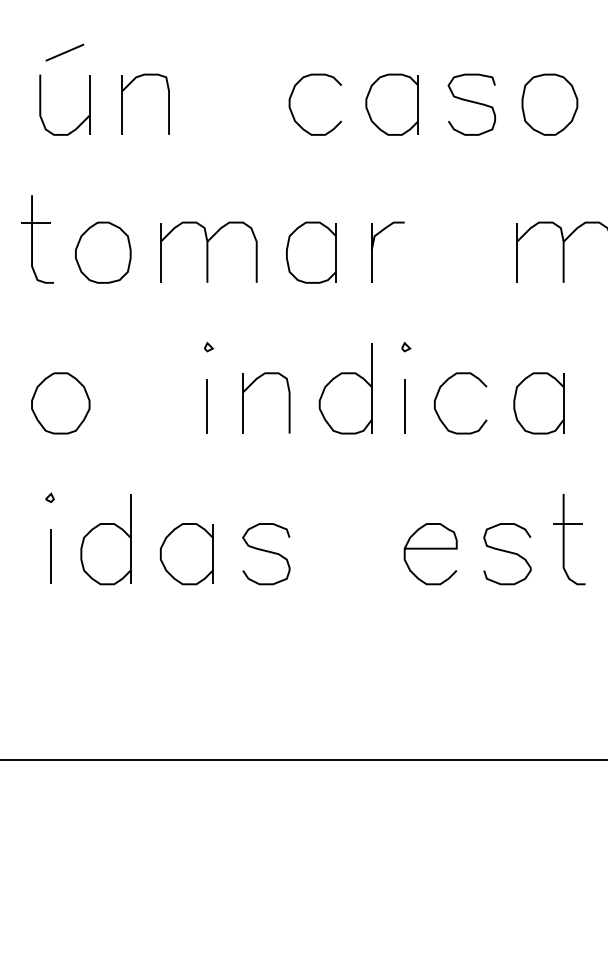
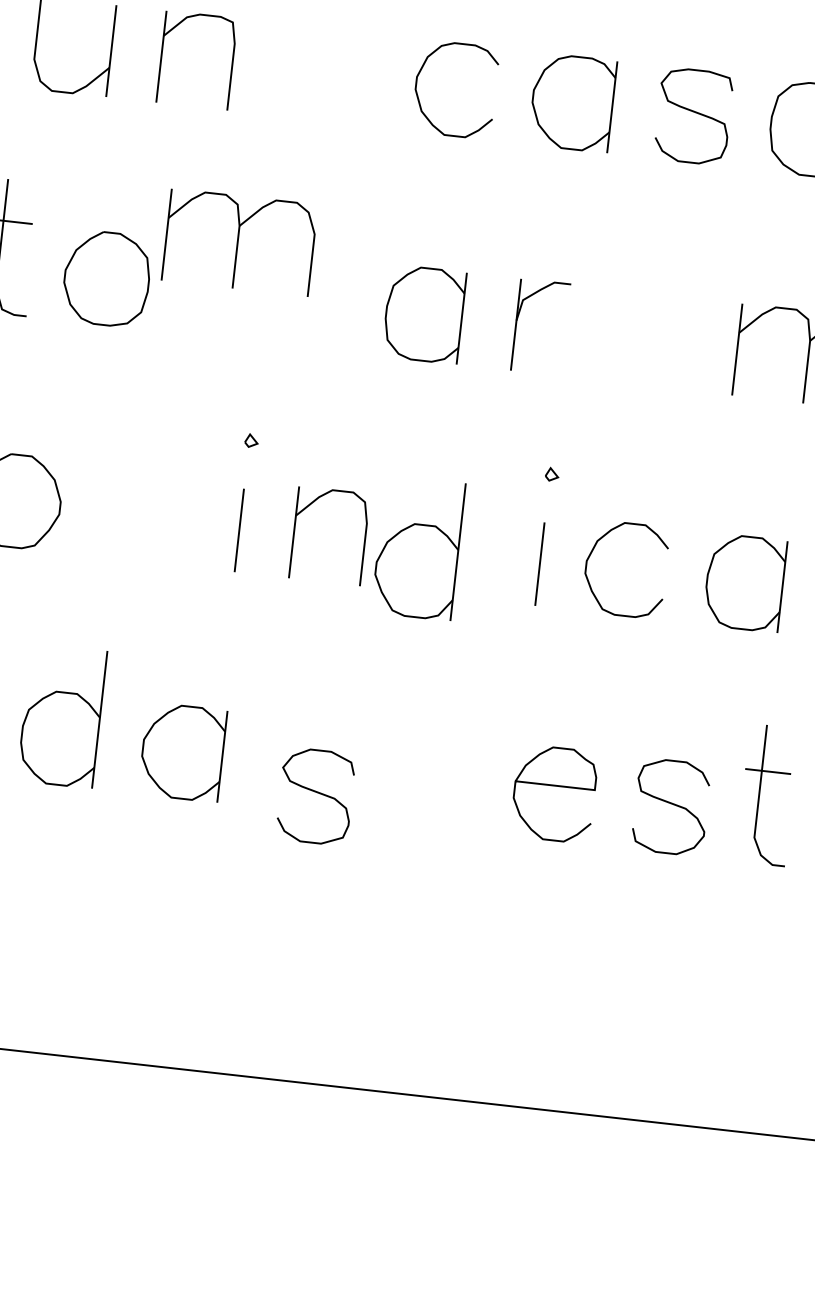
part: (208, 251) -> (239, 240), moved
part: (345, 388) -> (418, 547), moved
curve: (267, 552) -> (317, 794), moved

